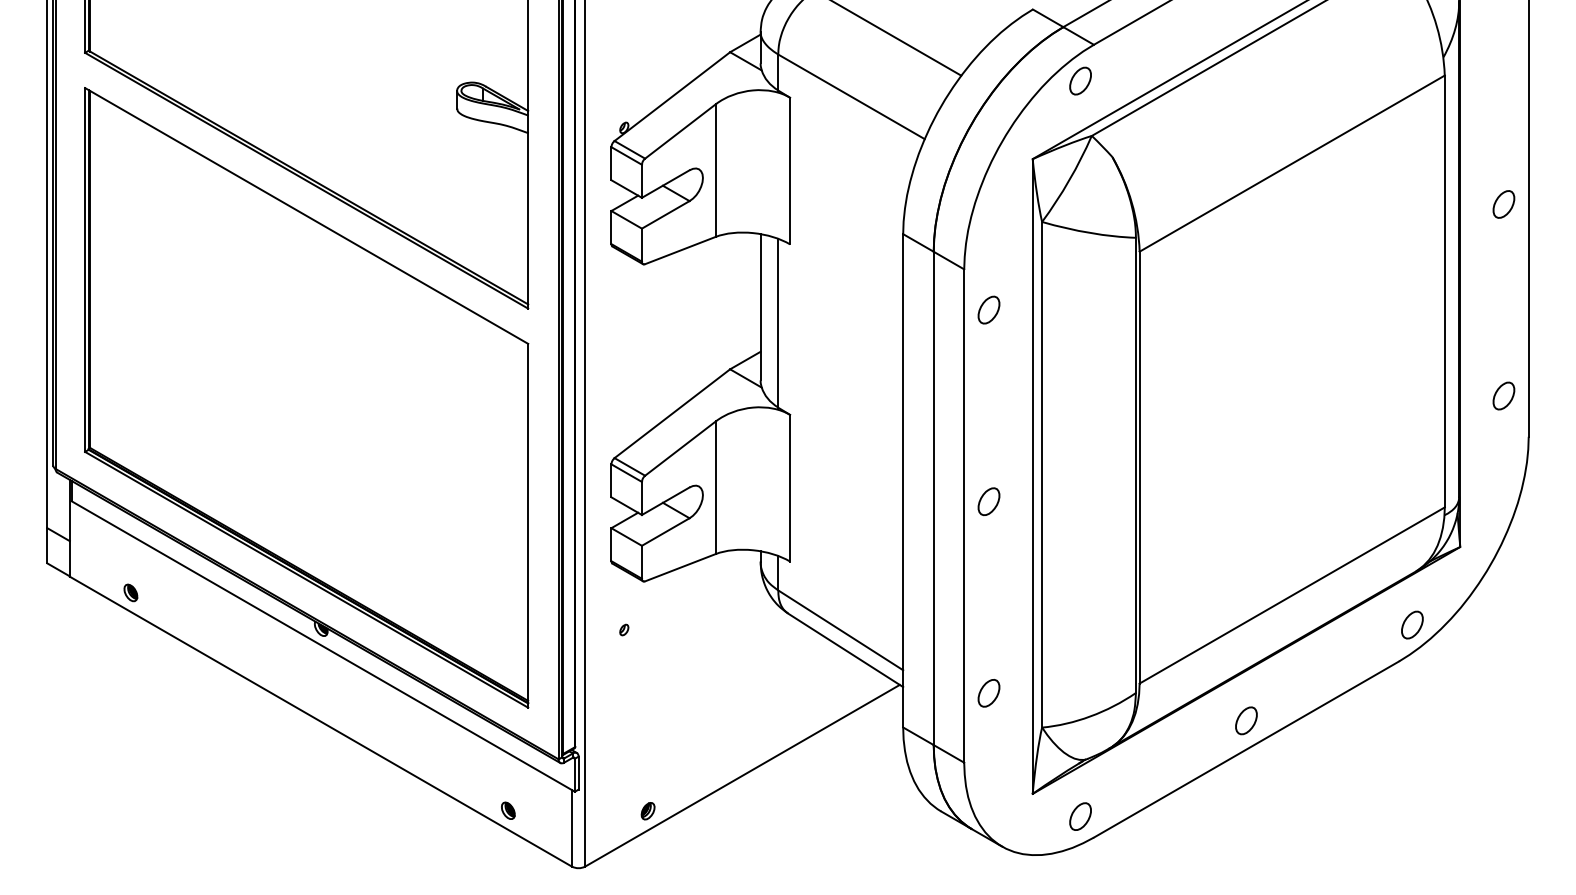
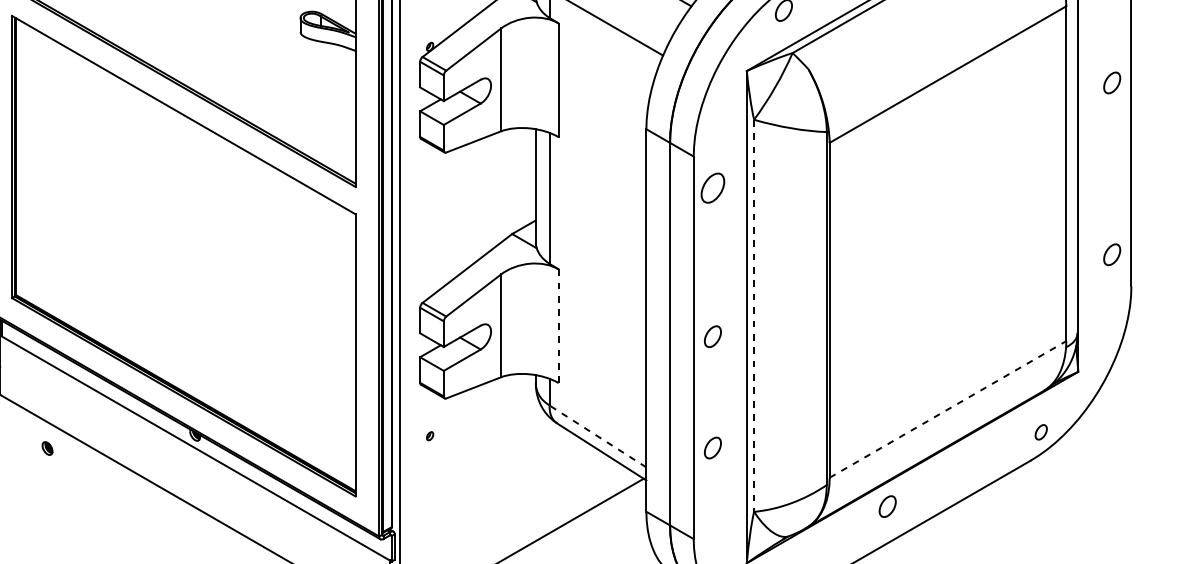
part: (1503, 204) -> (1111, 82), moved
part: (988, 309) -> (712, 187), size x1.4
line: (1042, 474) -> (754, 315), solid -> dashed
line: (790, 487) -> (558, 325), solid -> dashed
part: (130, 592) -> (47, 448), moved
line: (1292, 595) -> (948, 409), solid -> dashed
part: (1412, 624) -> (1041, 431), size x0.7
line: (840, 630) -> (597, 436), solid -> dashed
part: (988, 693) -> (712, 448), moved
part: (1246, 720) -> (887, 506), moved

